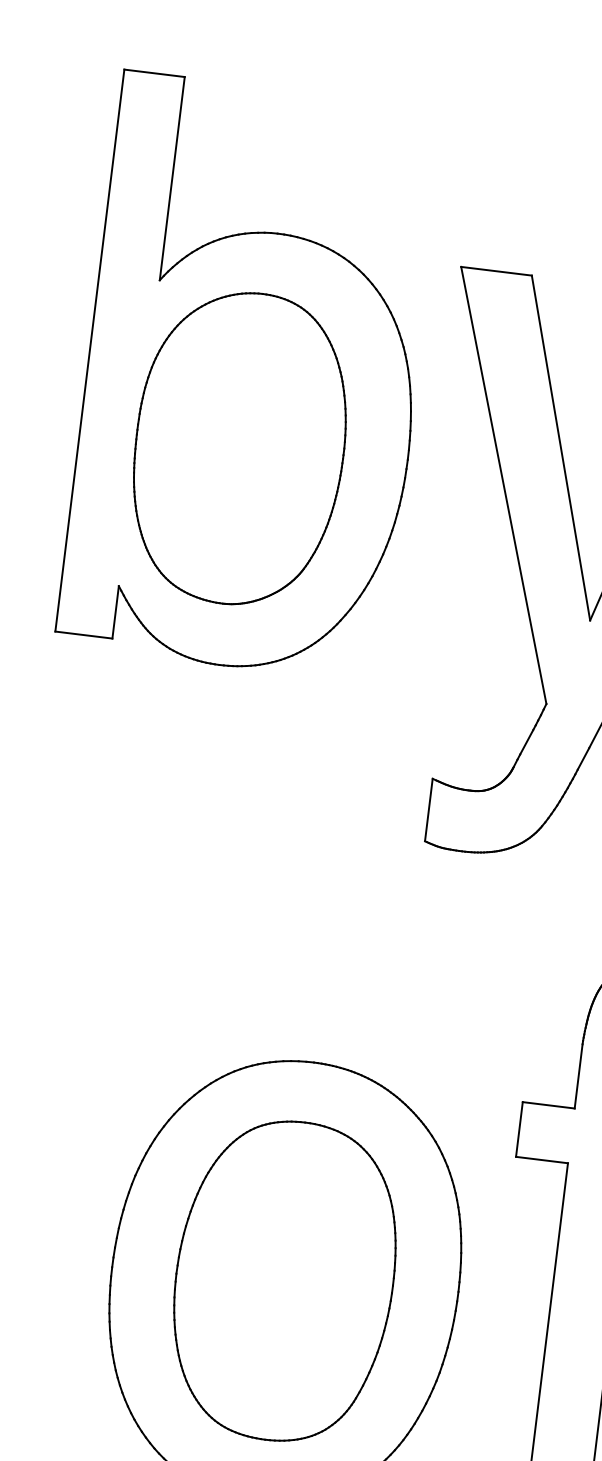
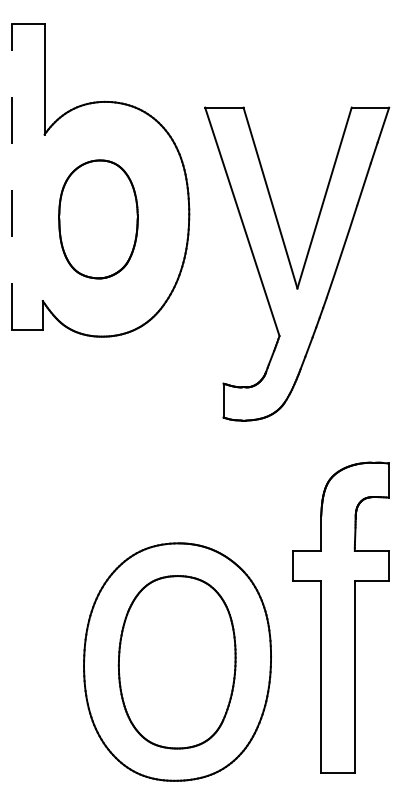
line: (89, 349) -> (11, 176), solid -> dashed
part: (239, 448) -> (98, 219), size x0.7

